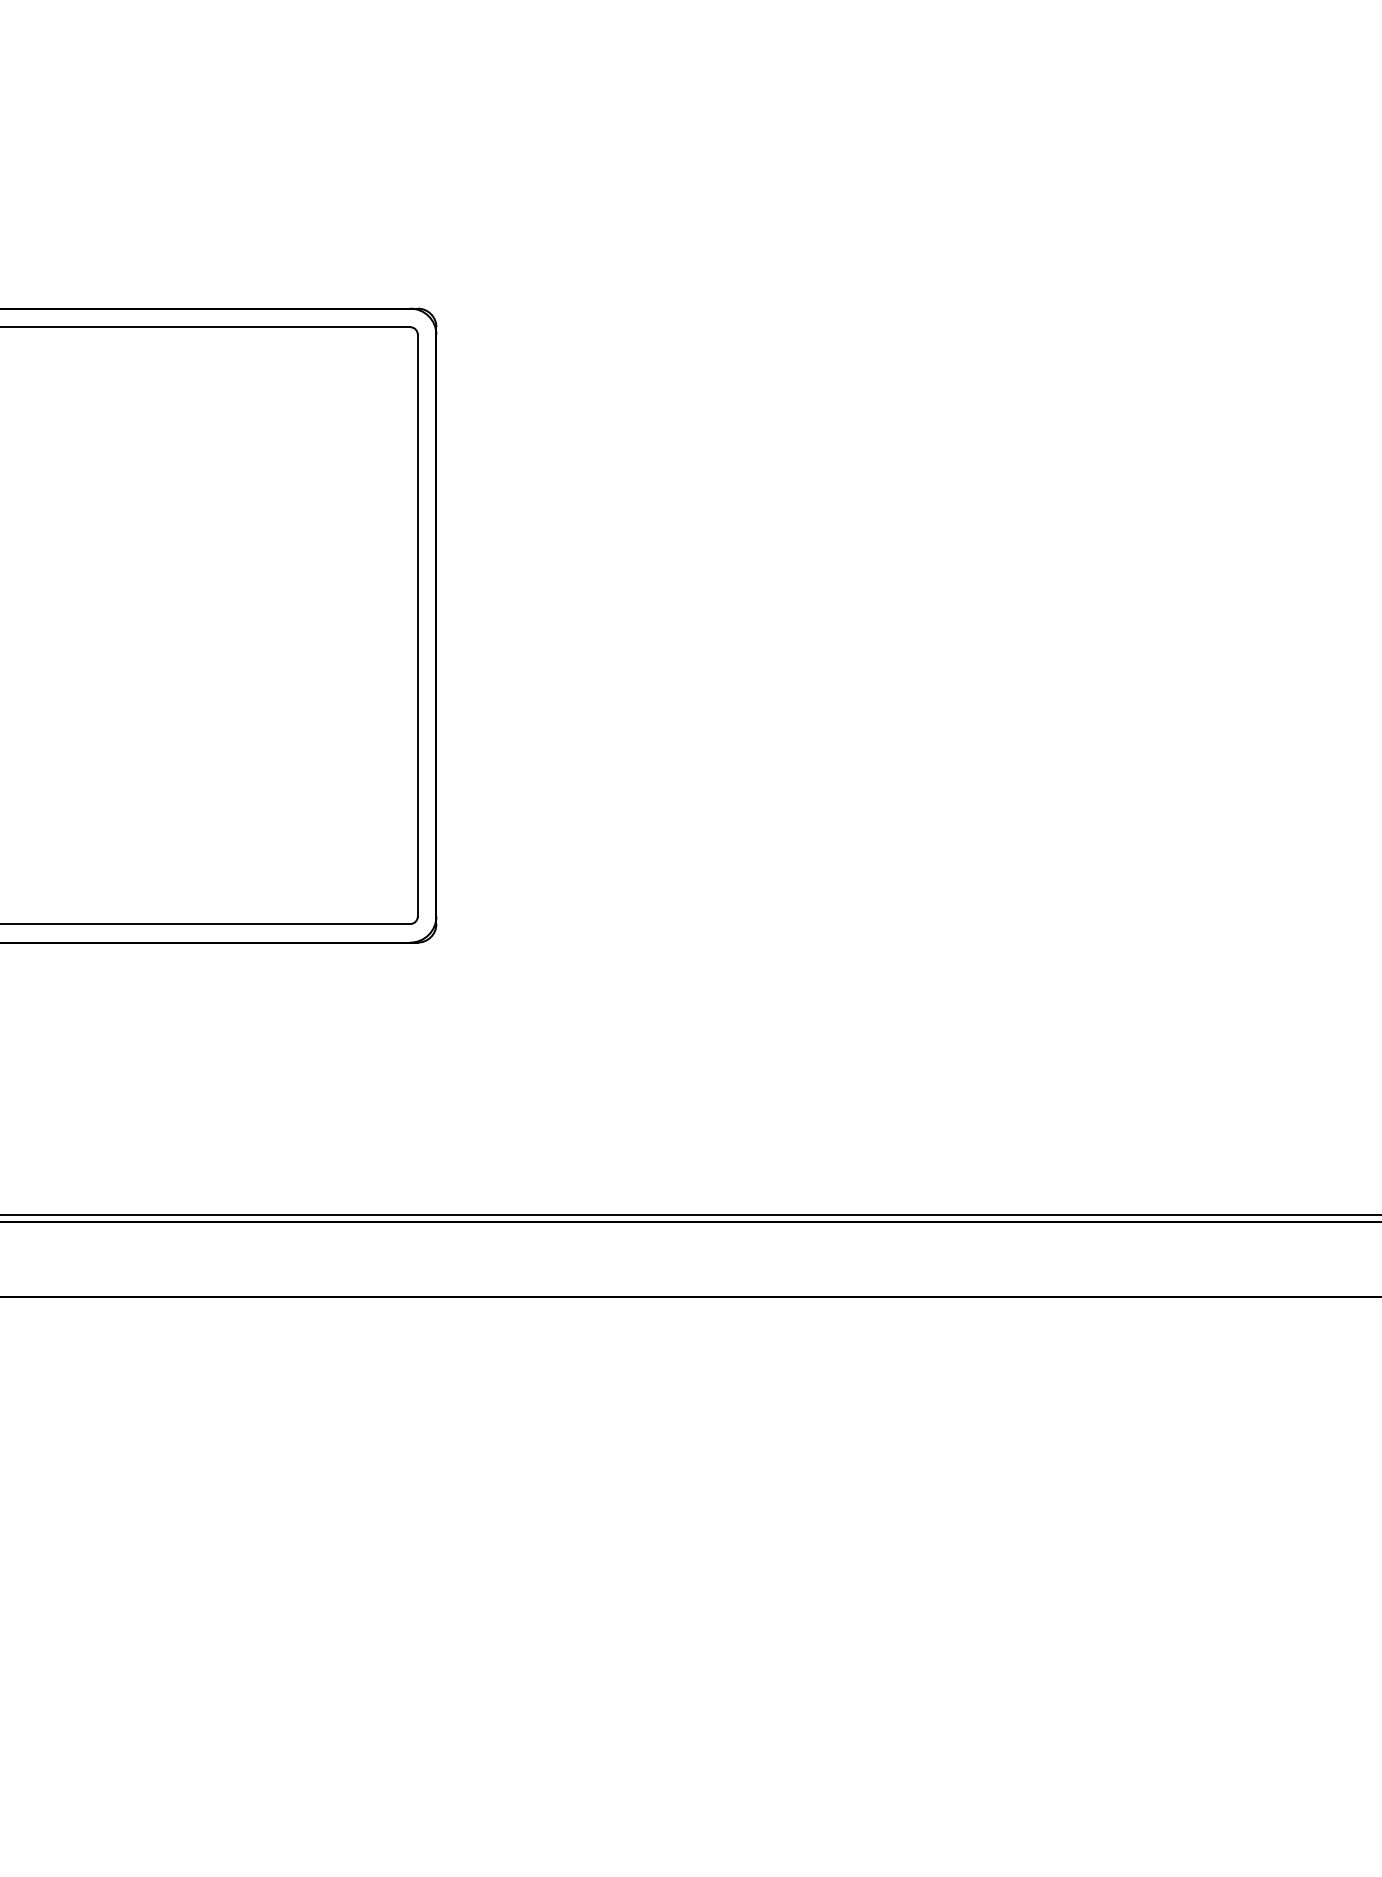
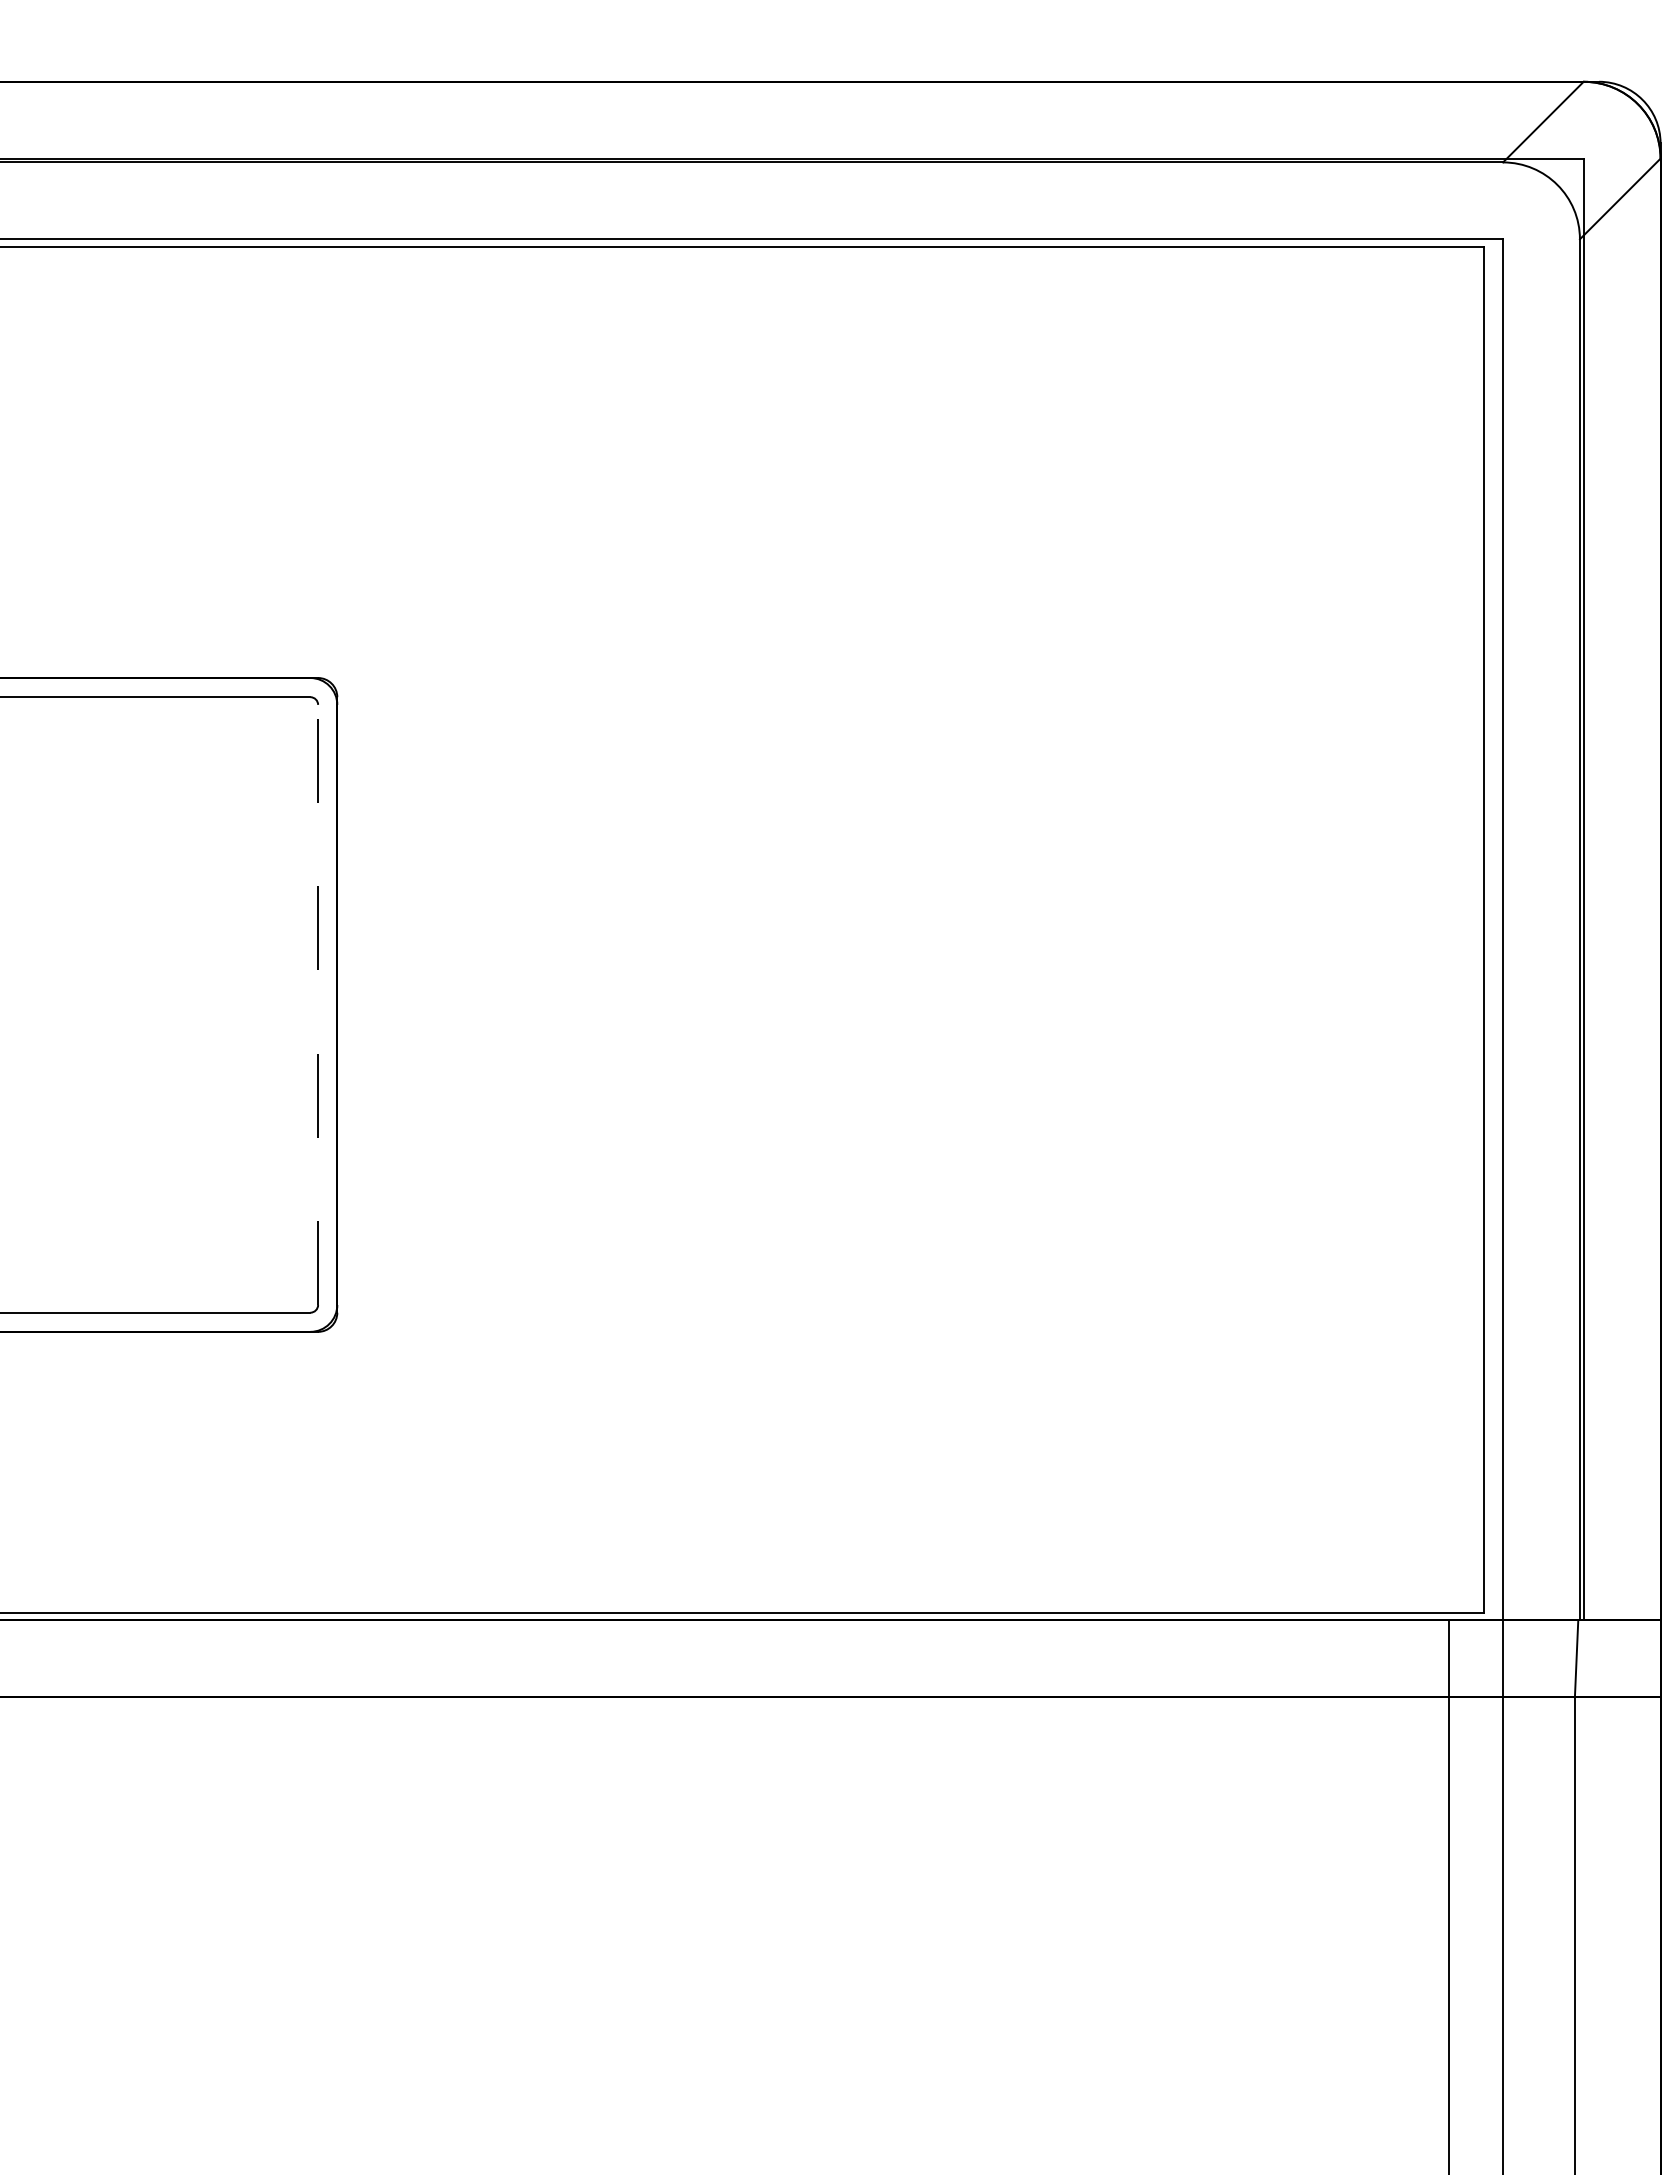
line: (418, 625) -> (318, 1004), solid -> dashed

